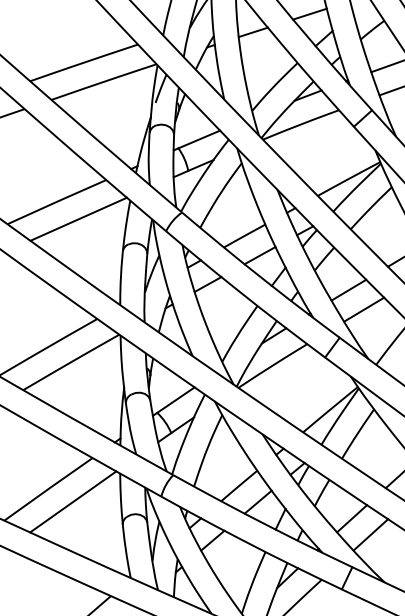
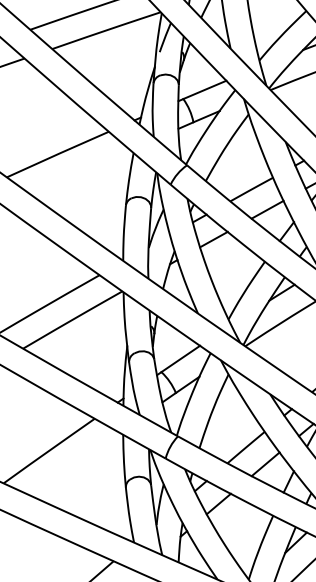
line: (78, 218) -> (80, 171), removed
line: (73, 501) -> (74, 463), removed

